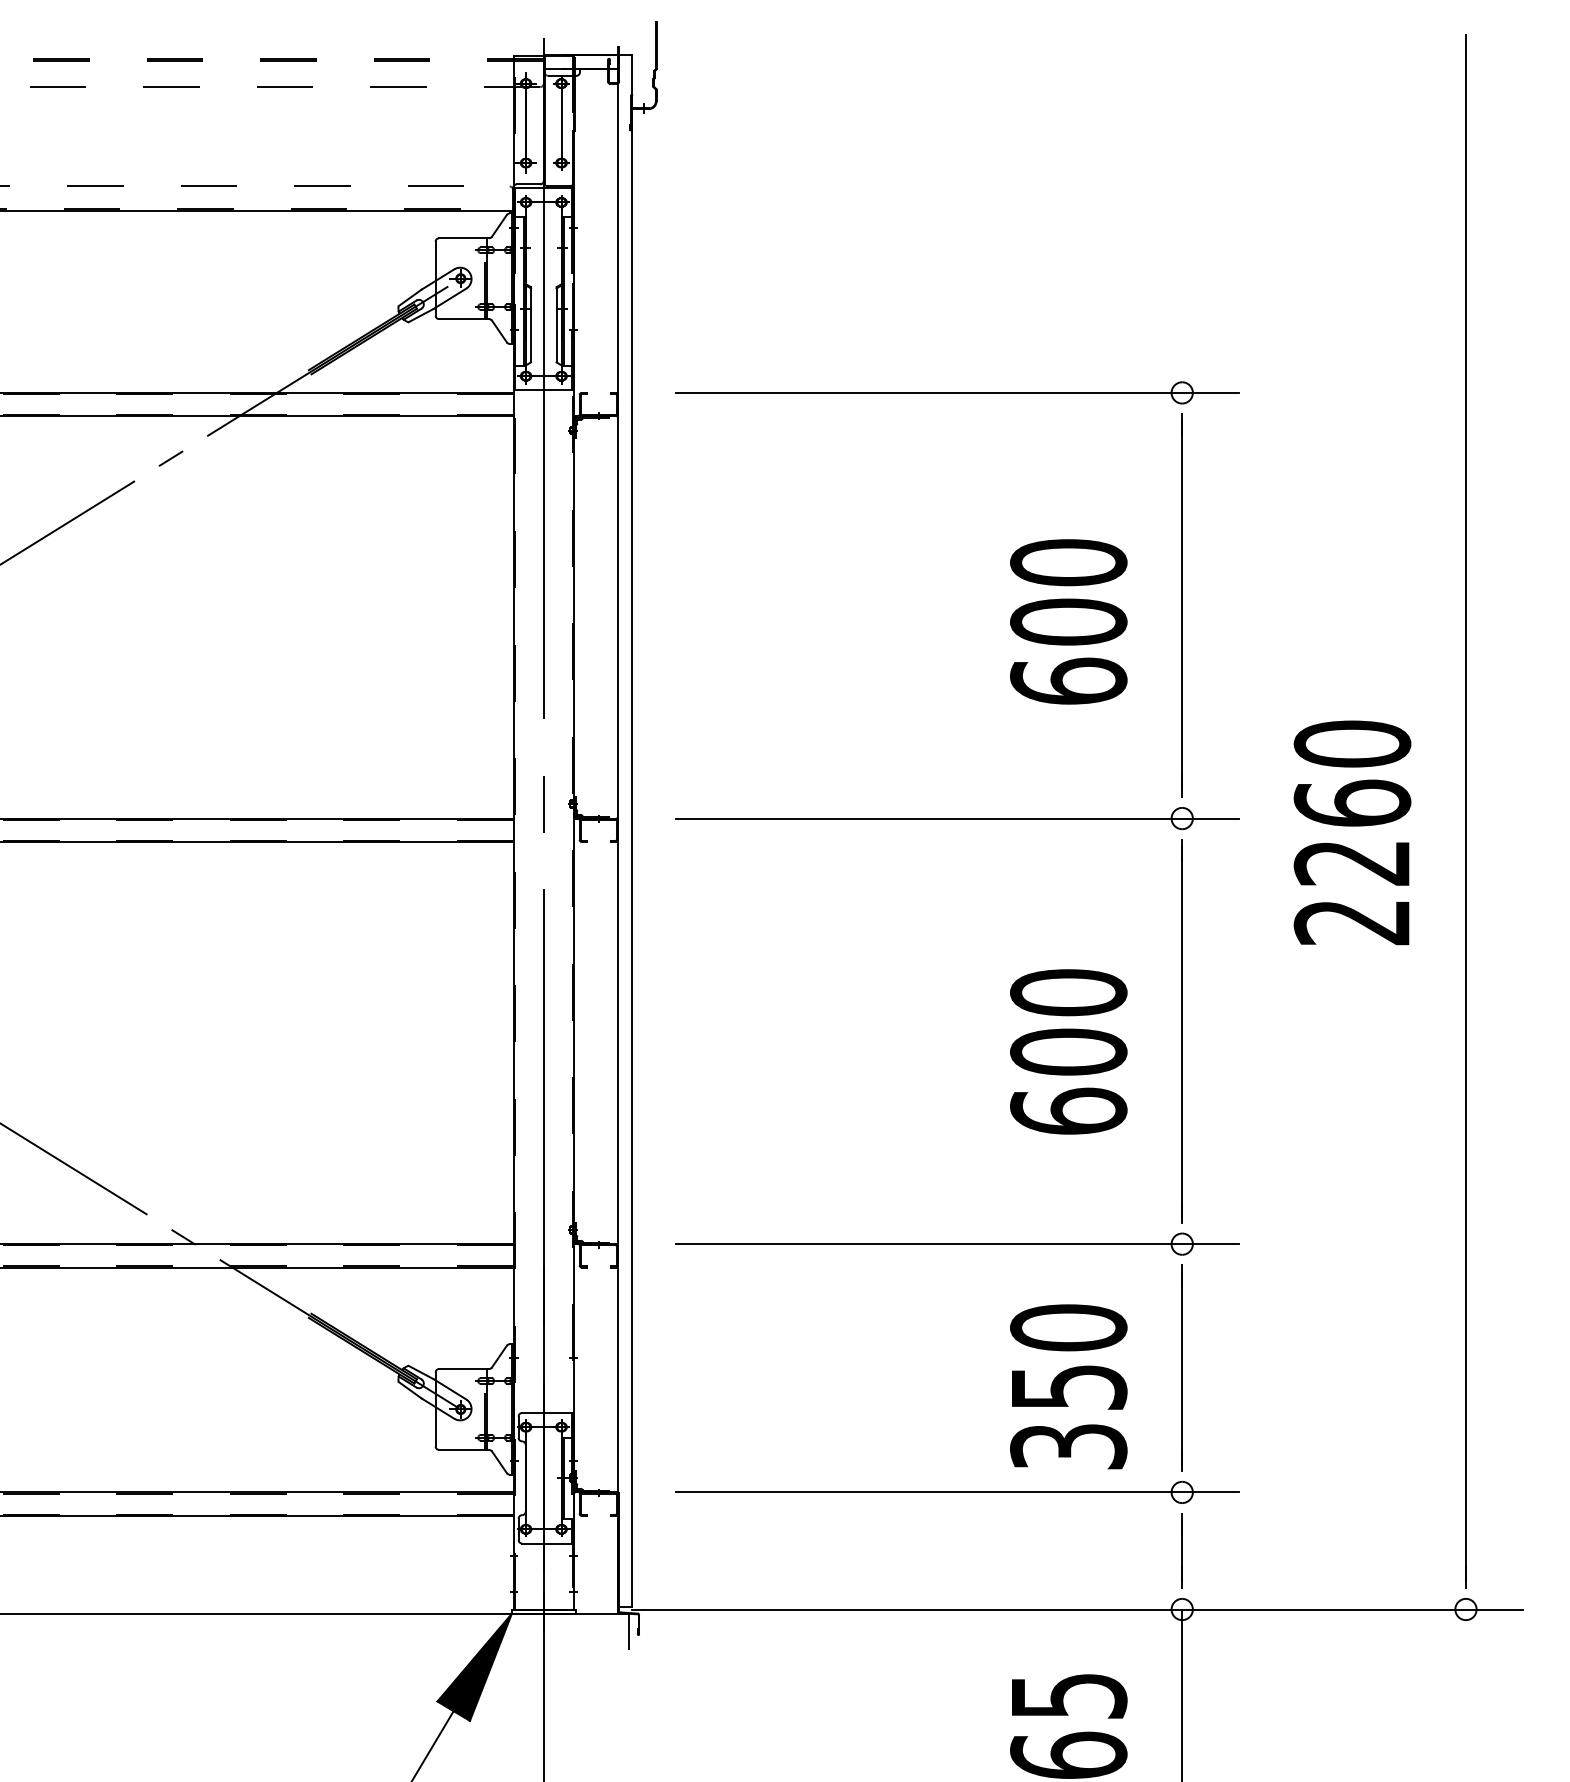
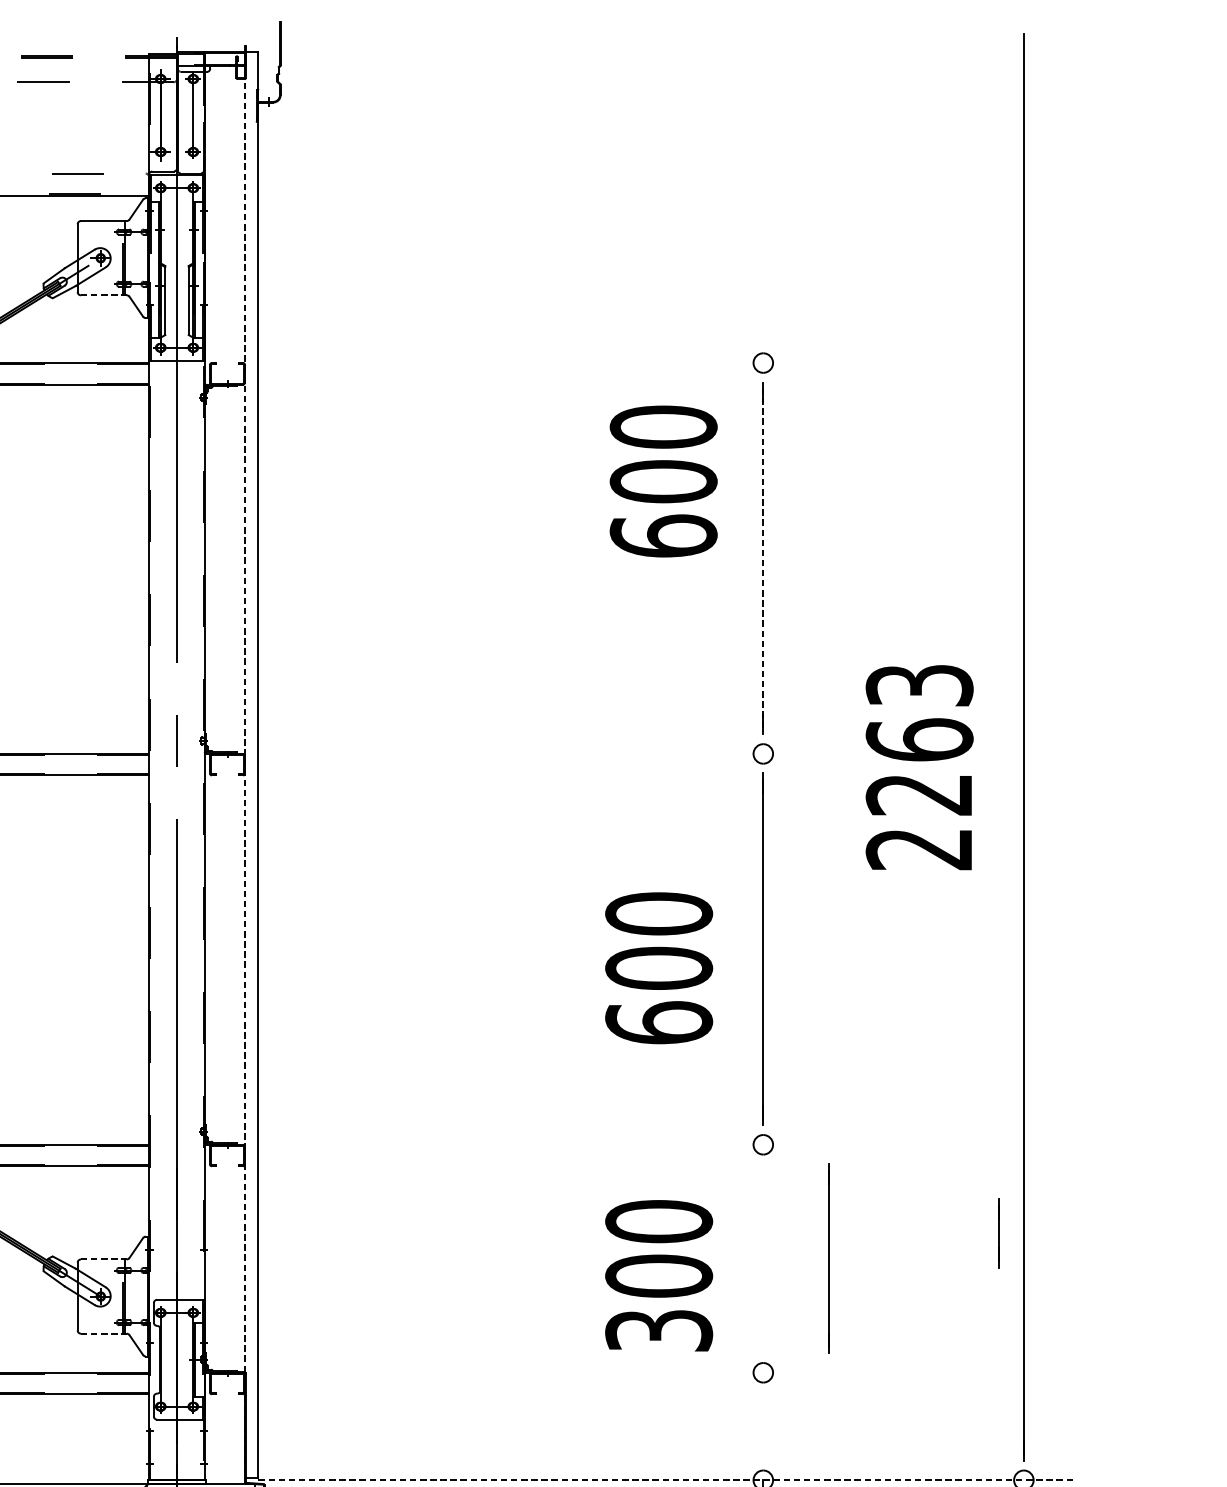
line: (464, 319) -> (104, 295), solid -> dashed
line: (956, 392) -> (556, 362), removed
line: (1182, 605) -> (763, 558), solid -> dashed
text: (1068, 621) -> (663, 481), moved
text: (1352, 743) -> (919, 685), 2260 -> 2263
line: (956, 818) -> (556, 753), removed
line: (617, 831) -> (244, 765), solid -> dashed
line: (956, 1244) -> (556, 1145), removed
line: (1181, 1367) -> (828, 1258), moved
line: (464, 1369) -> (104, 1259), solid -> dashed
text: (1068, 1386) -> (658, 1275), 350 -> 300
line: (464, 1449) -> (104, 1333), solid -> dashed
line: (956, 1492) -> (556, 1372), removed
line: (1181, 1550) -> (998, 1233), moved
line: (1078, 1609) -> (668, 1480), solid -> dashed

